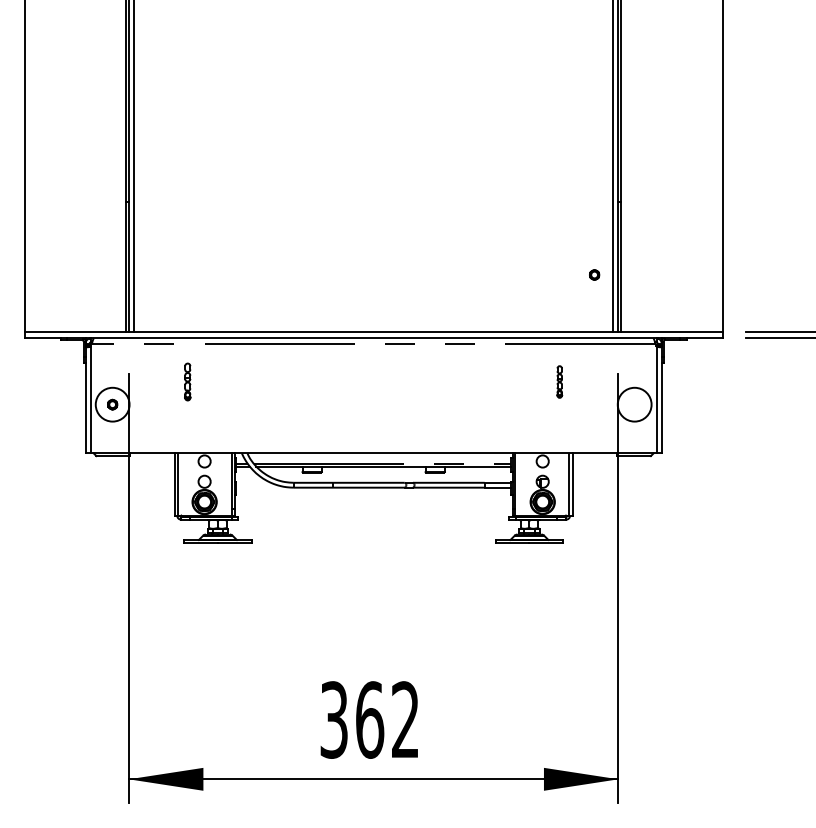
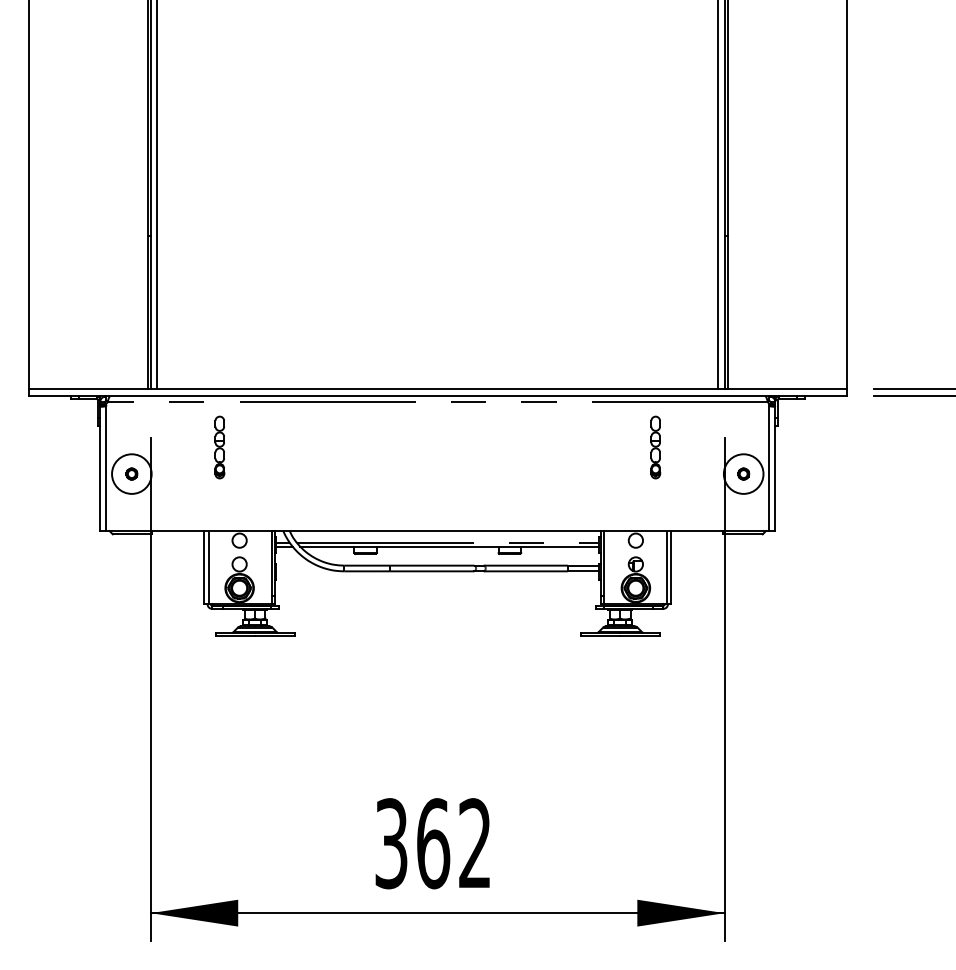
part: (594, 274) -> (743, 473), moved
part: (187, 382) -> (219, 447), size x1.43
part: (559, 382) -> (655, 447), size x1.67

